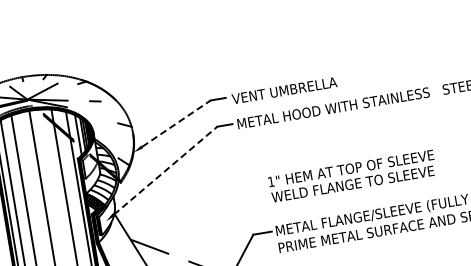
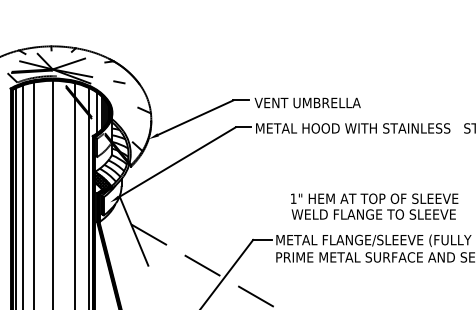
line: (177, 123) -> (196, 117), dashed -> solid
line: (165, 170) -> (177, 162), dashed -> solid
text: (352, 176) -> (374, 206), moved

